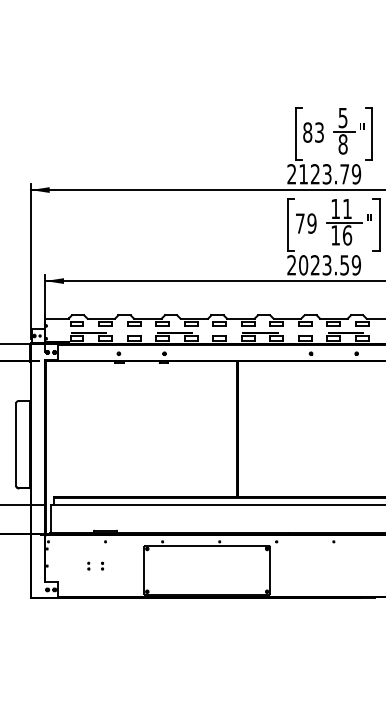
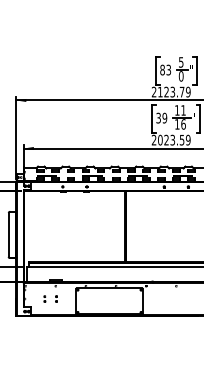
text: (341, 144) -> (180, 76), 8 -> 0
text: (299, 222) -> (158, 117), 79 -> 39
part: (95, 565) -> (50, 298), size x1.6

